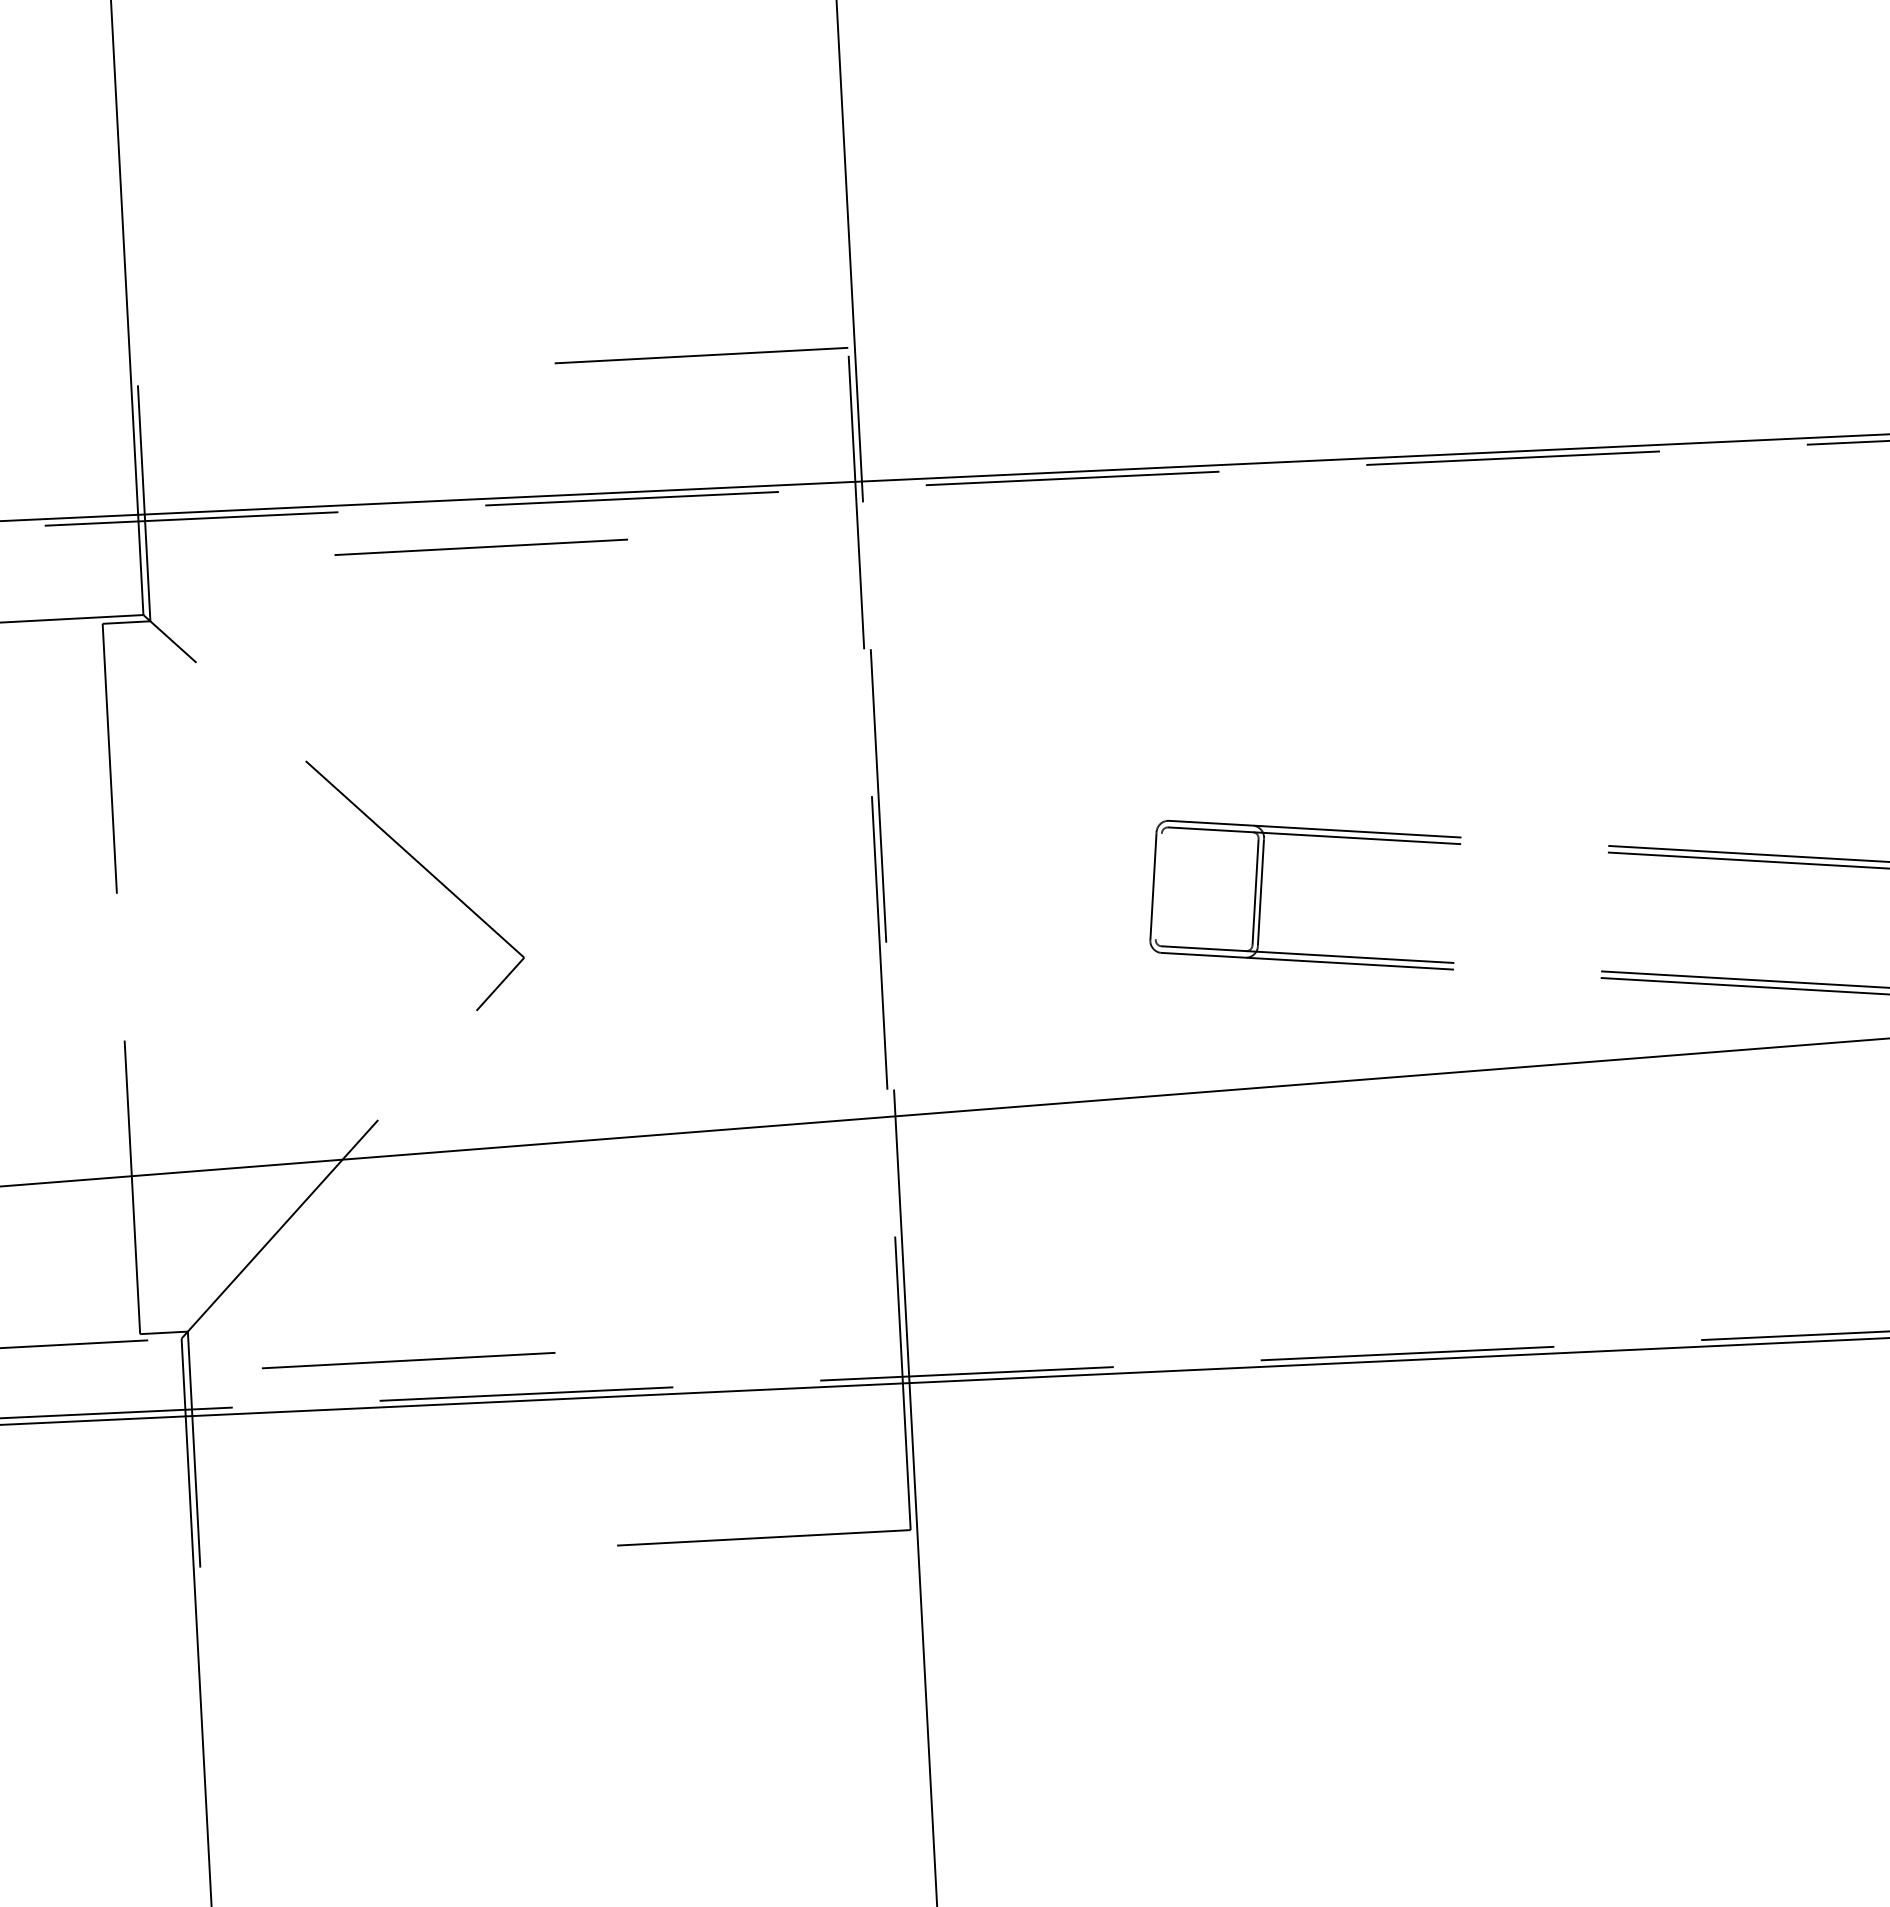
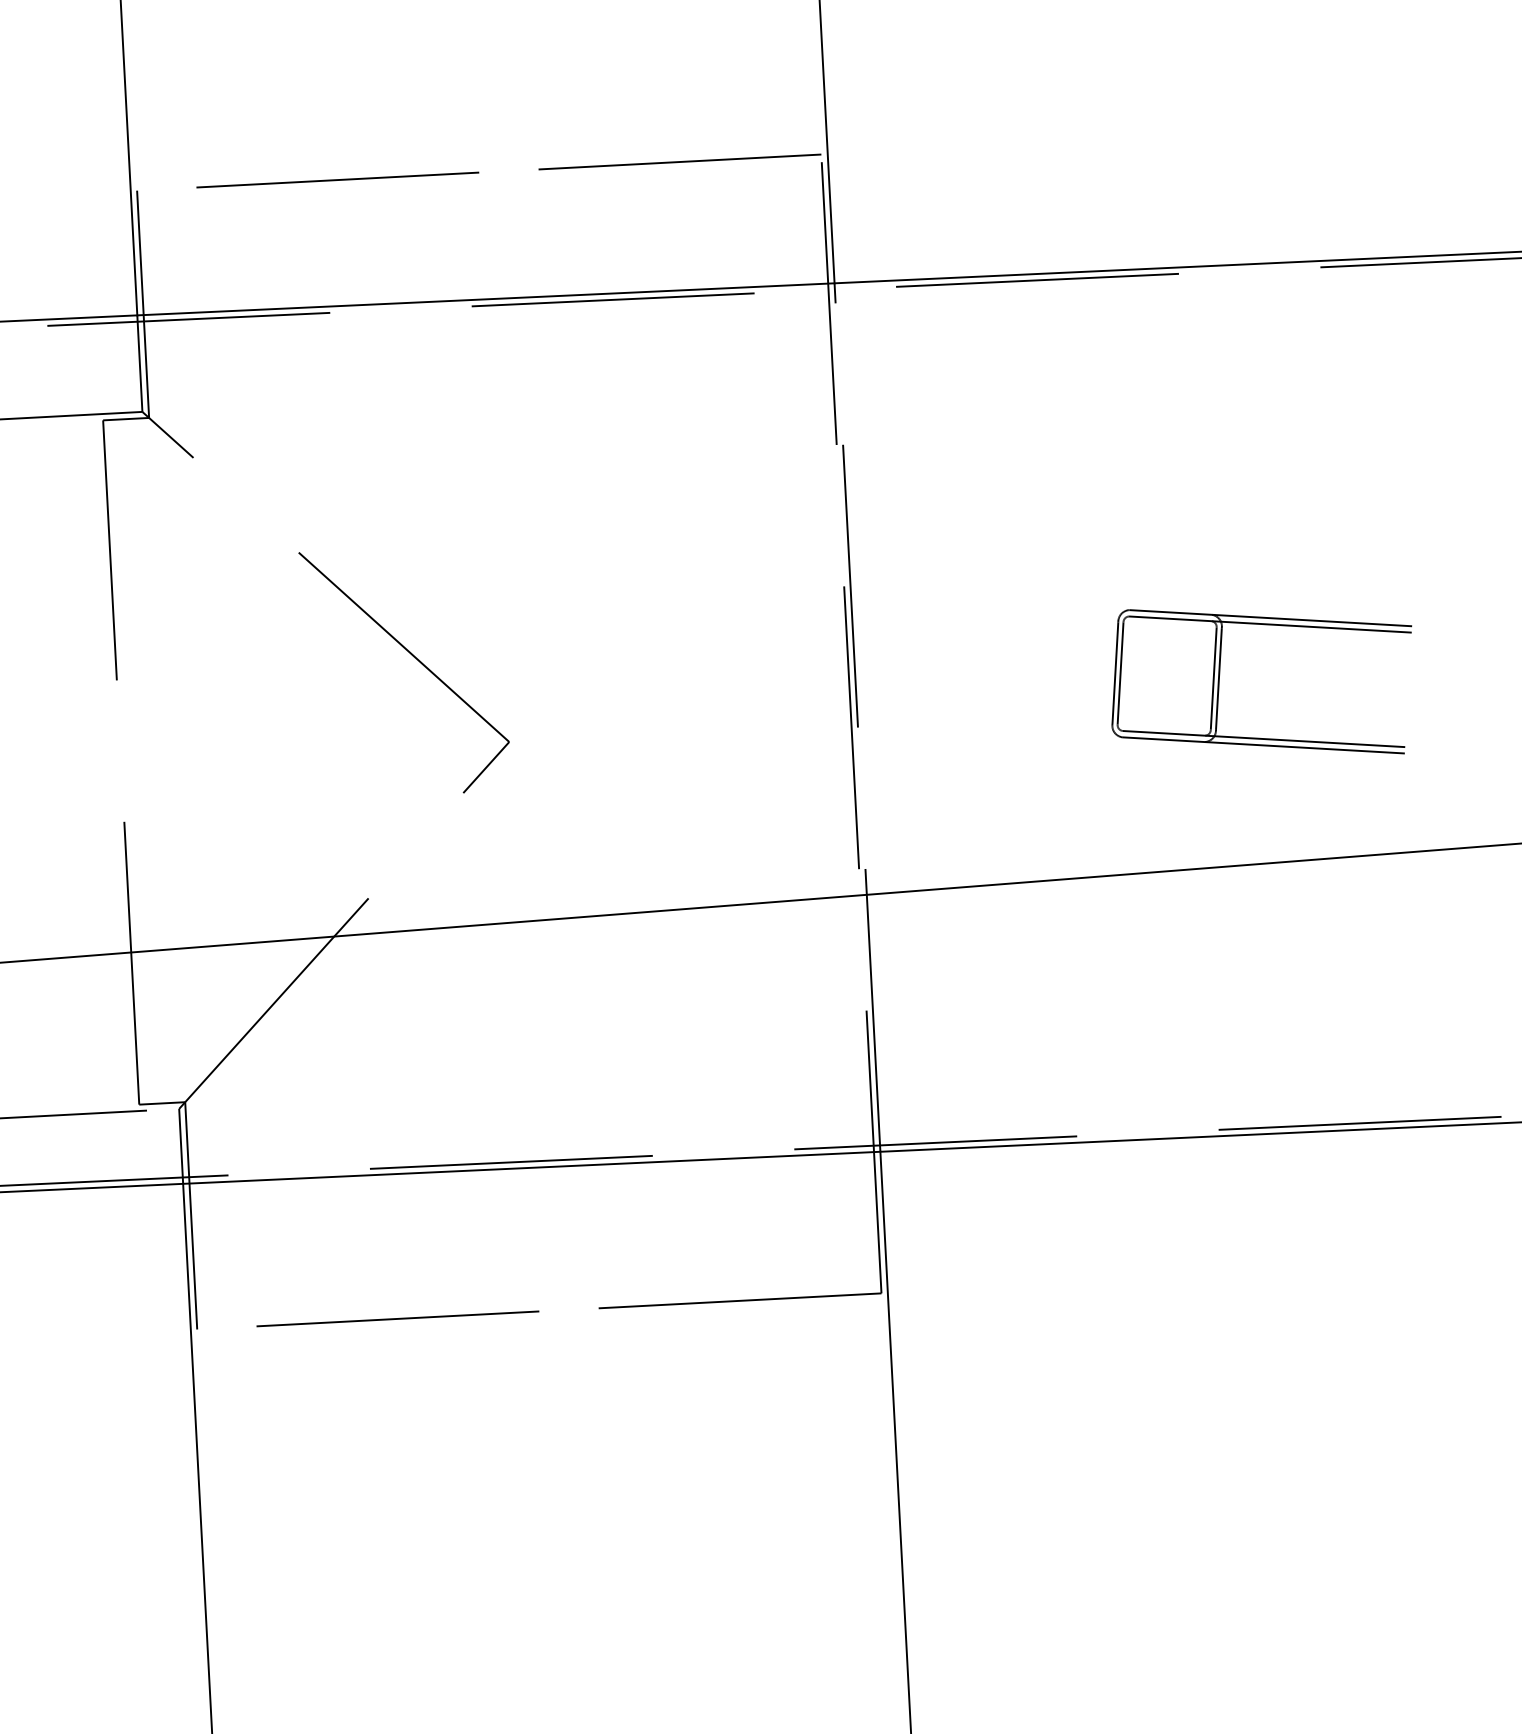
line: (480, 546) -> (337, 179), moved
line: (1158, 886) -> (1120, 673), added
line: (408, 1360) -> (397, 1318), moved

